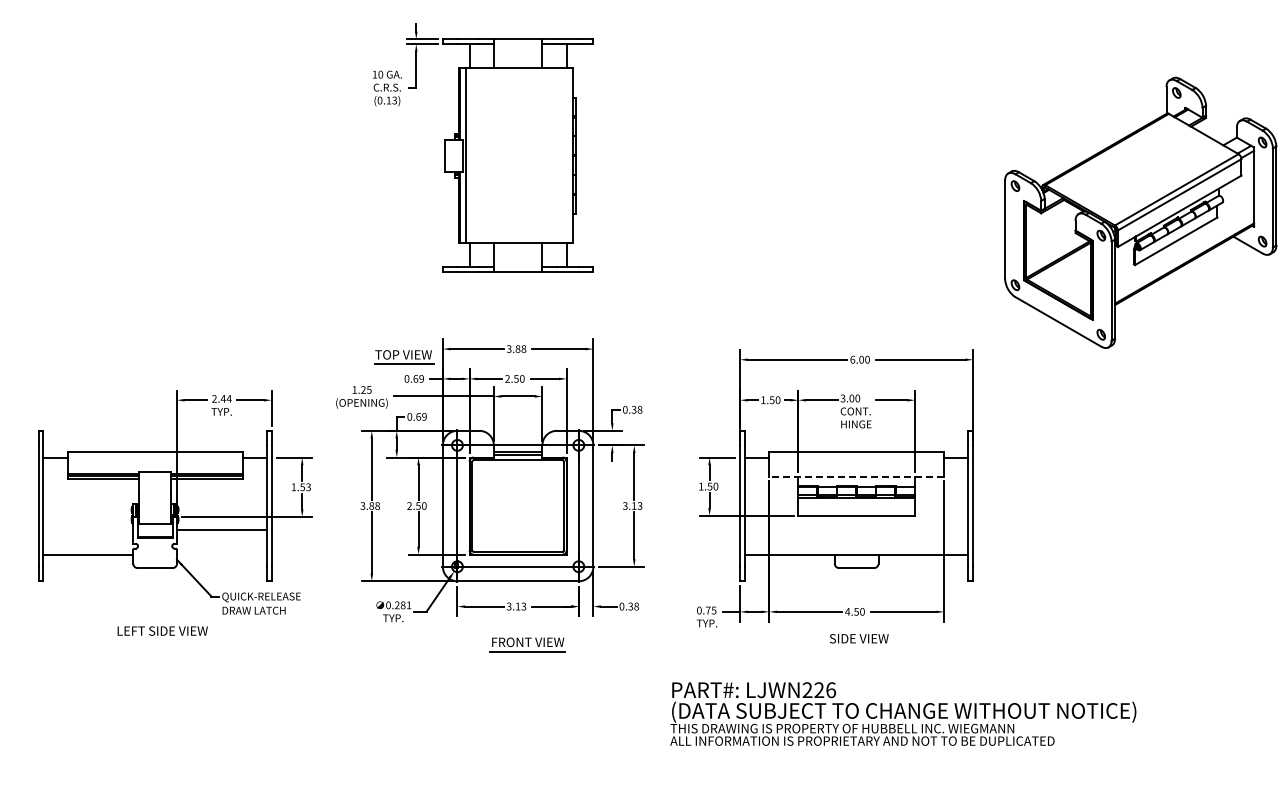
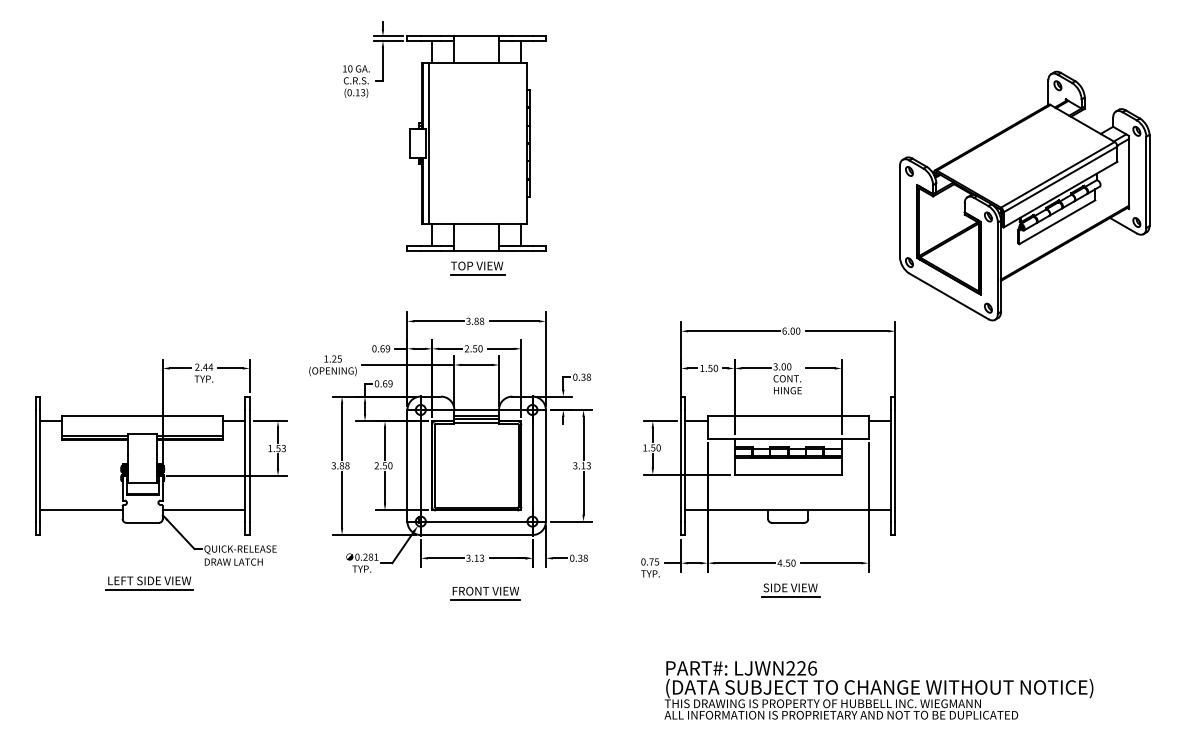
part: (1140, 212) -> (1024, 195), moved
part: (404, 357) -> (477, 268), moved
line: (856, 476) -> (788, 438), dashed -> solid
line: (221, 529) -> (203, 510), moved
line: (162, 640) -> (149, 589), added
line: (859, 648) -> (790, 596), added
text: (903, 713) -> (879, 689), moved

